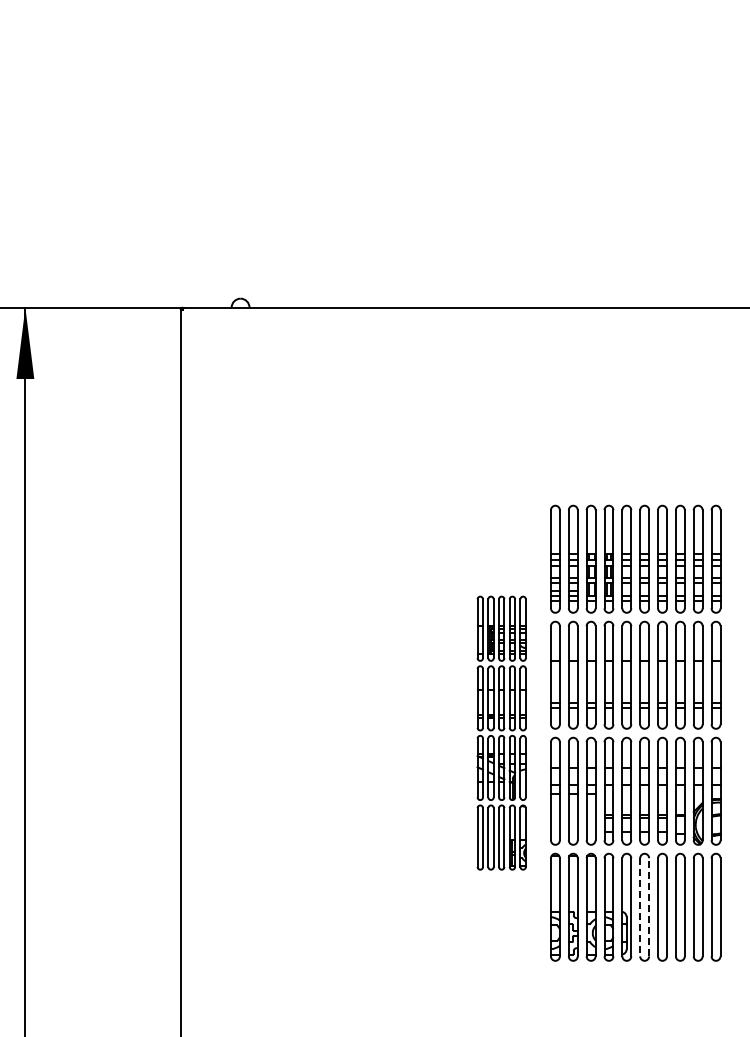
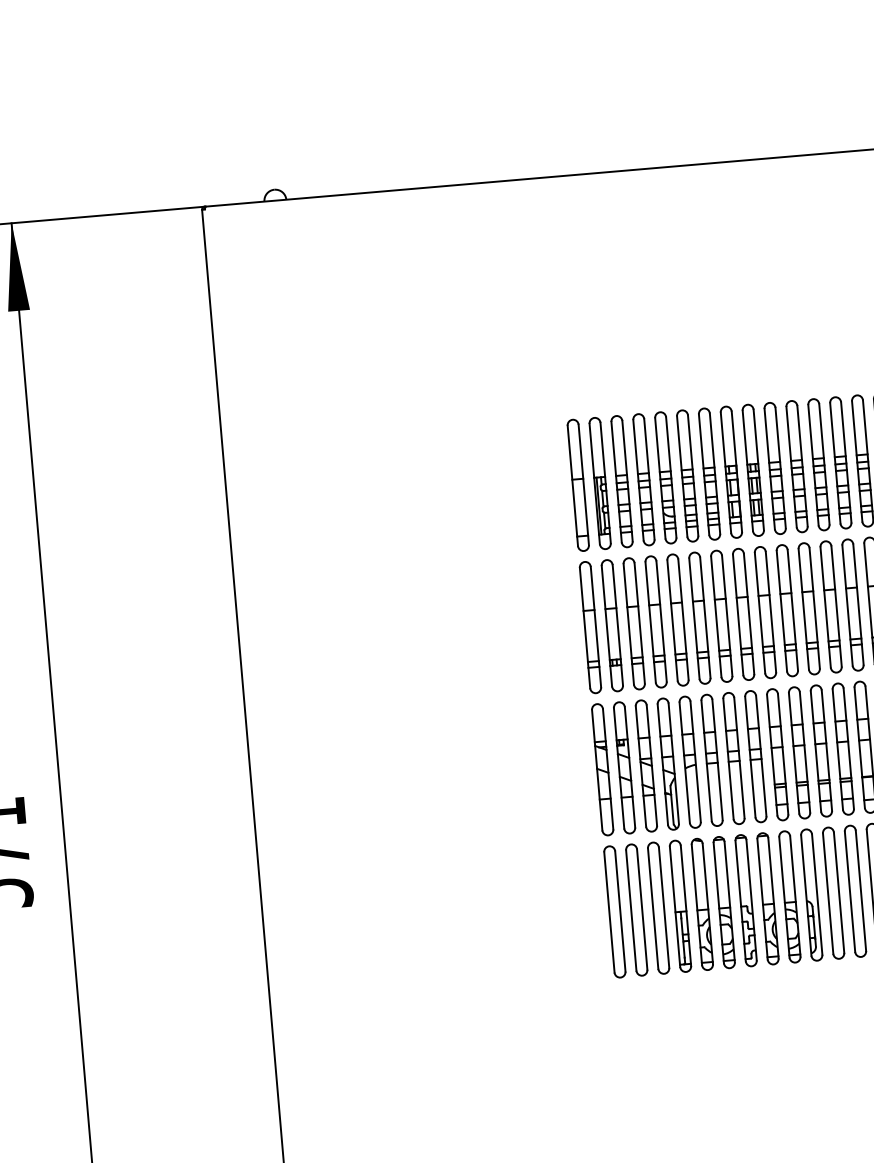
part: (501, 732) -> (639, 693), size x1.67
line: (649, 906) -> (839, 891), dashed -> solid
line: (640, 907) -> (828, 893), dashed -> solid

